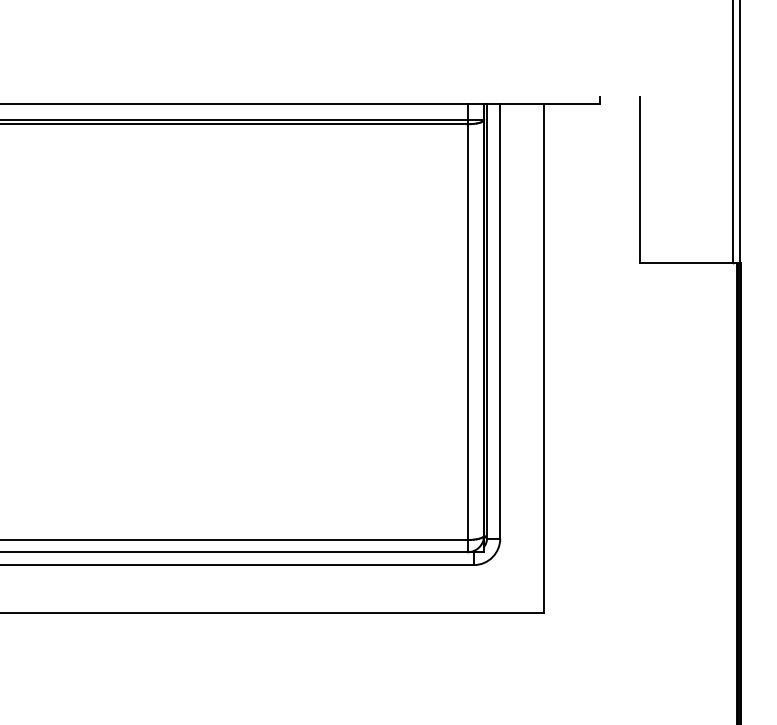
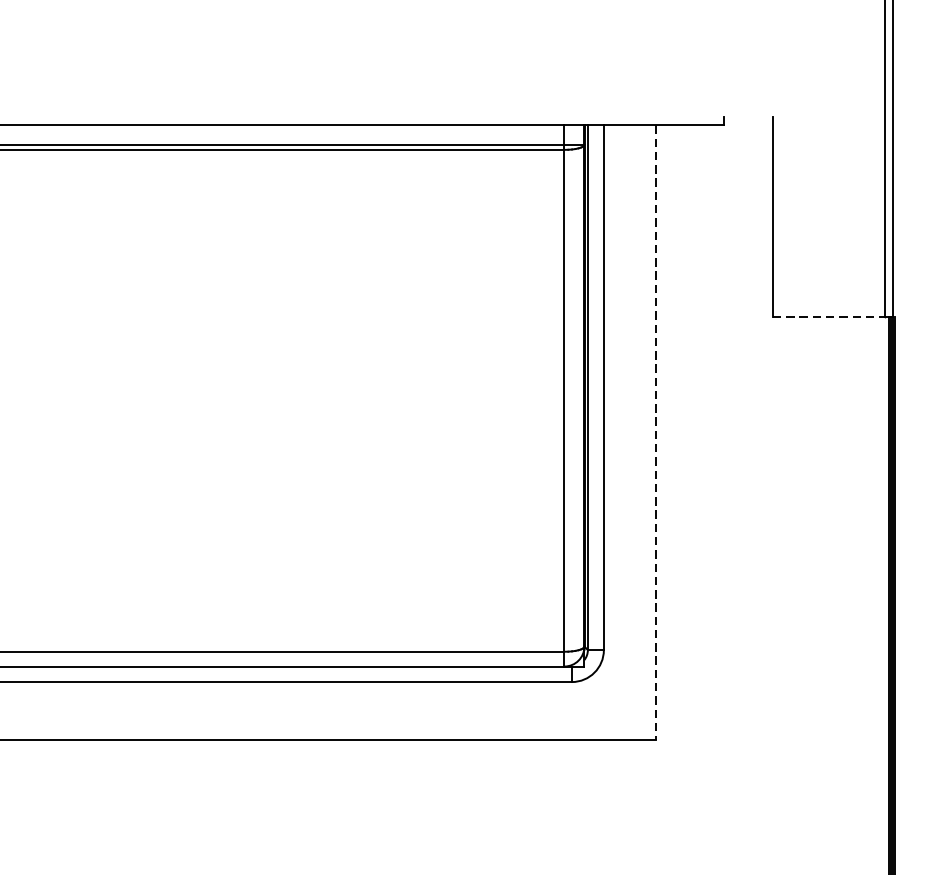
line: (687, 262) -> (829, 316), solid -> dashed
line: (543, 358) -> (656, 432), solid -> dashed

